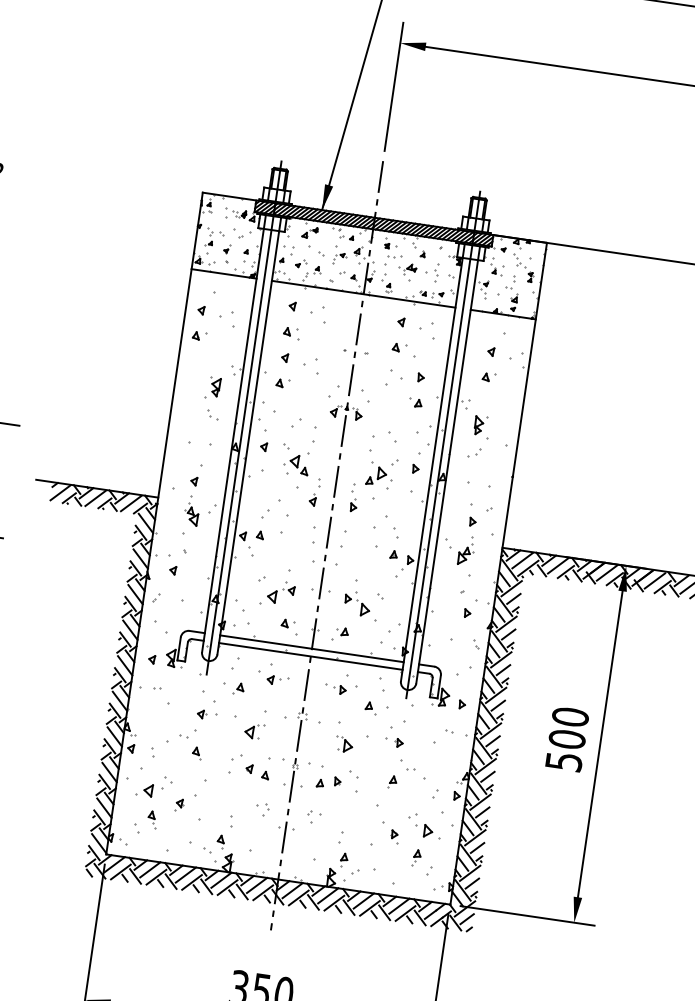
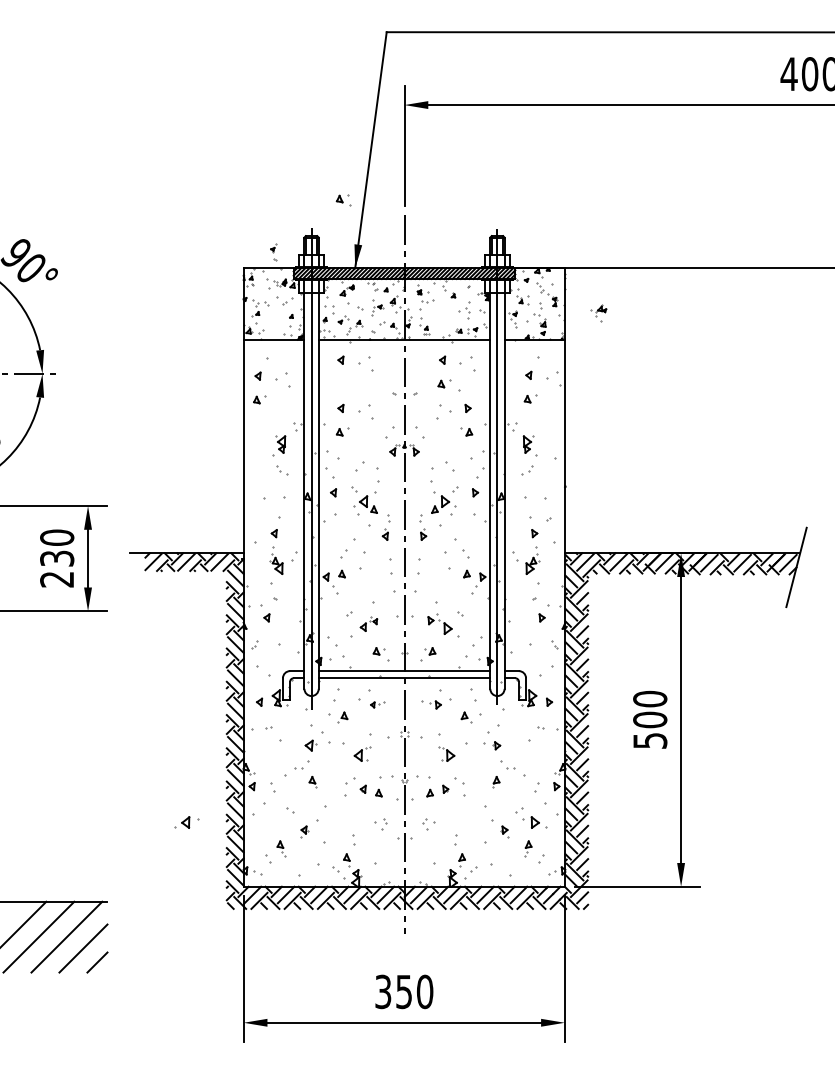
part: (226, 254) -> (273, 252), moved
part: (407, 271) -> (598, 313), moved
part: (291, 333) -> (343, 200), moved
part: (280, 592) -> (368, 623), size x0.7
part: (277, 680) -> (377, 704), size x0.7
part: (206, 714) -> (316, 745), size x1.4
part: (149, 790) -> (186, 822), moved

